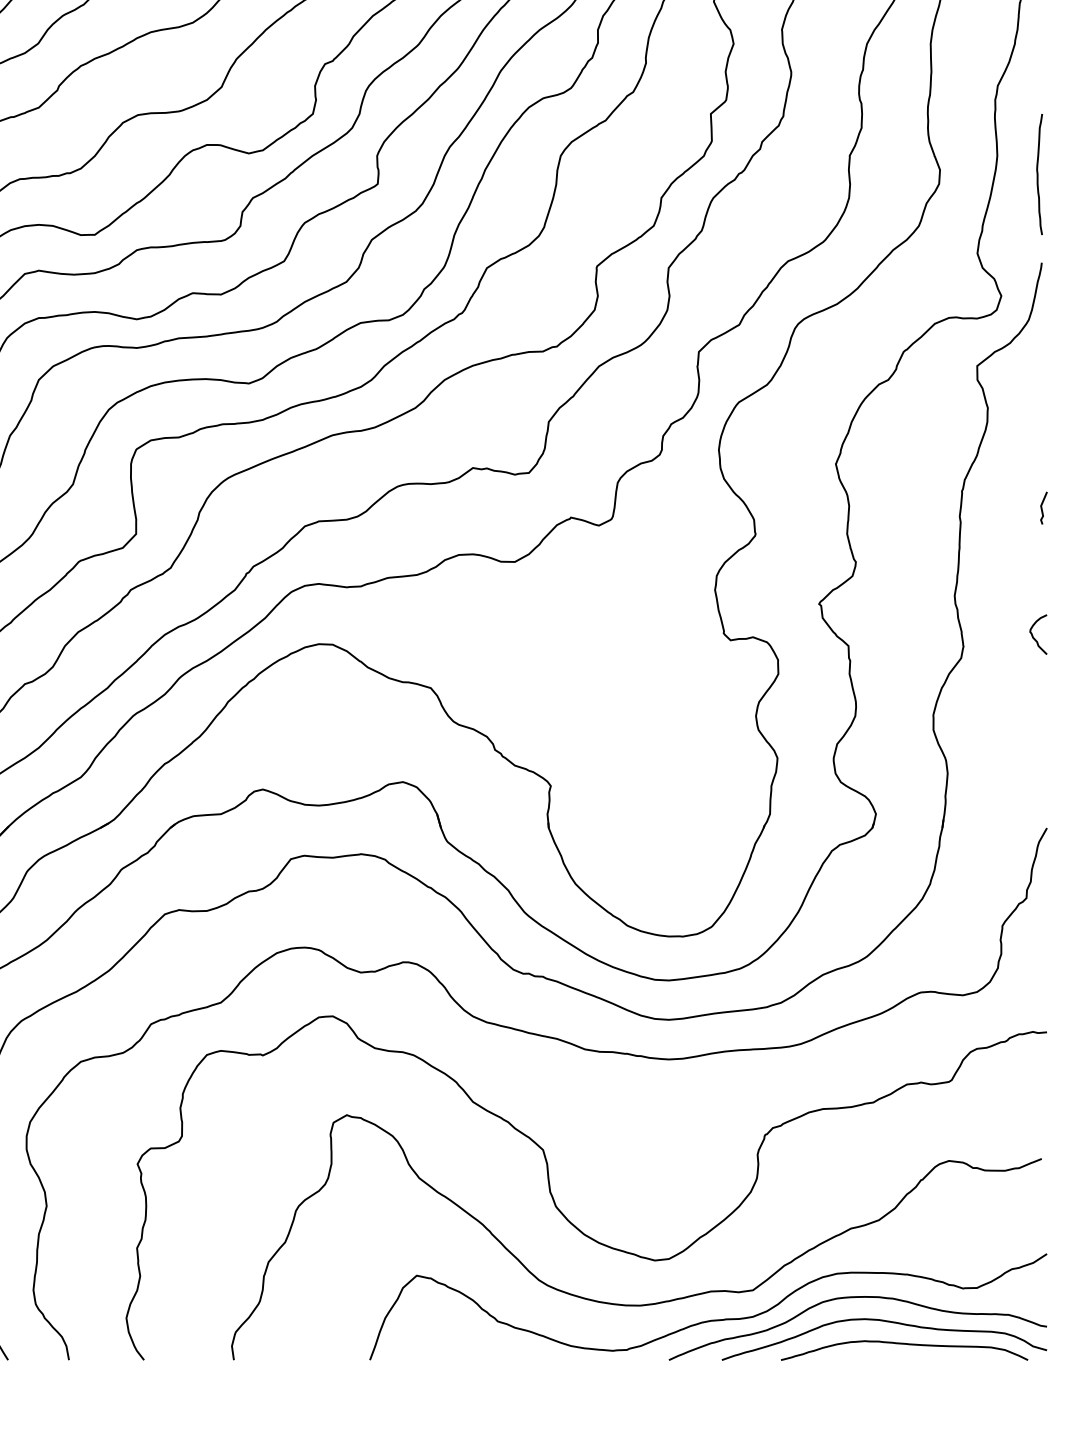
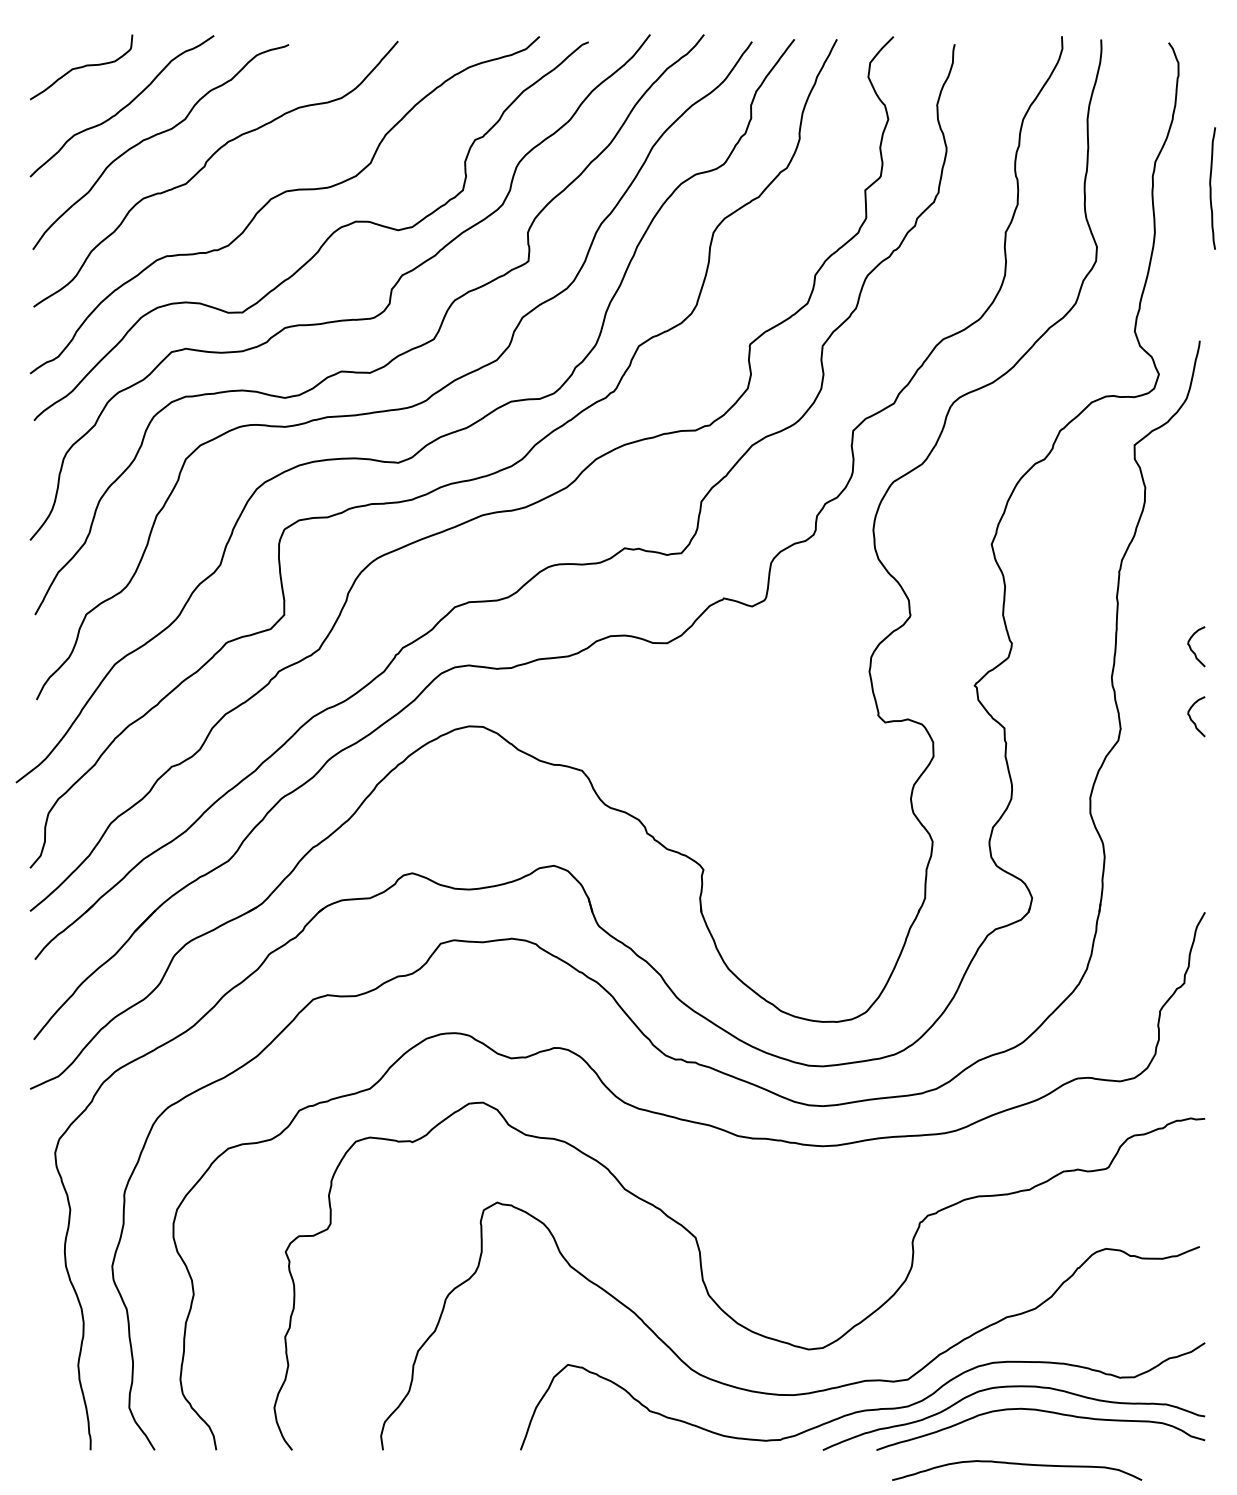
curve: (1038, 174) -> (1211, 188), moved
line: (1042, 507) -> (1200, 588), removed
curve: (1034, 568) -> (1192, 649), added
curve: (904, 1344) -> (1017, 1464), moved

